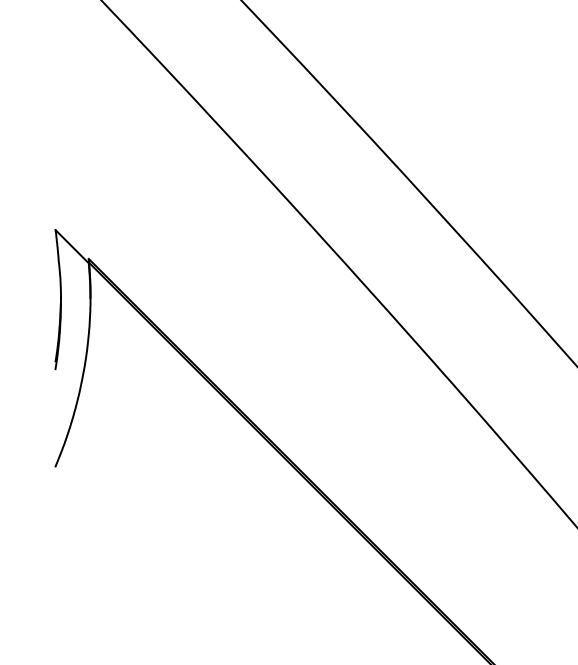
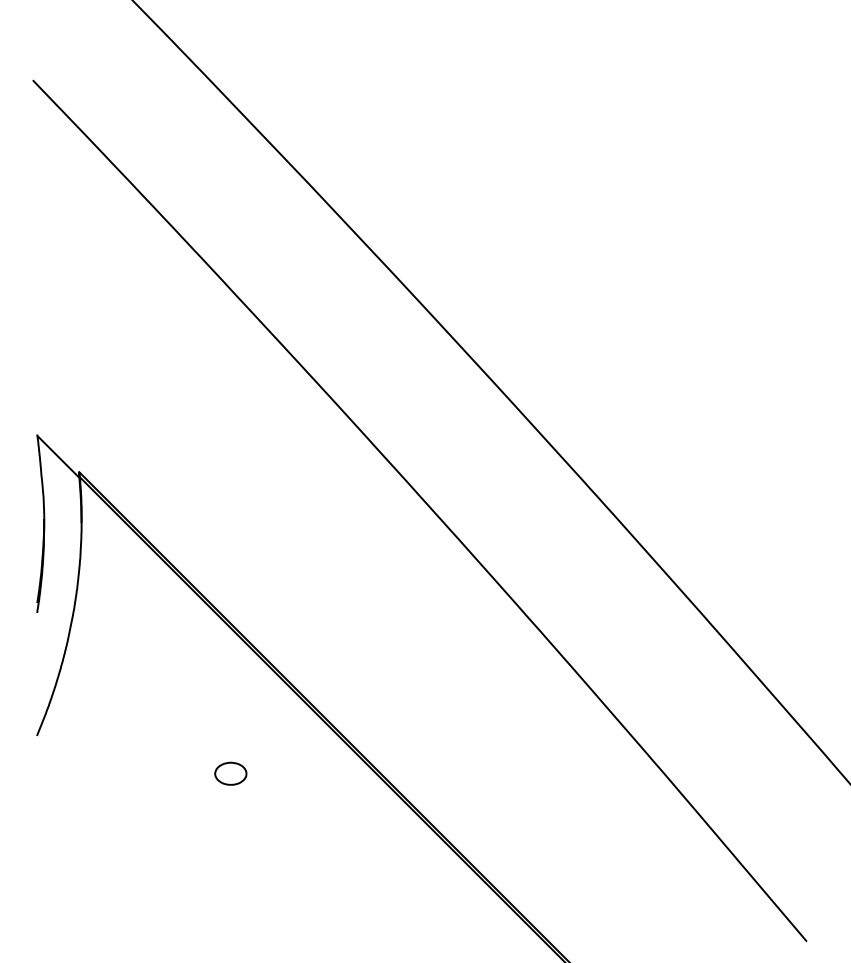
part: (208, 497) -> (230, 773), added

